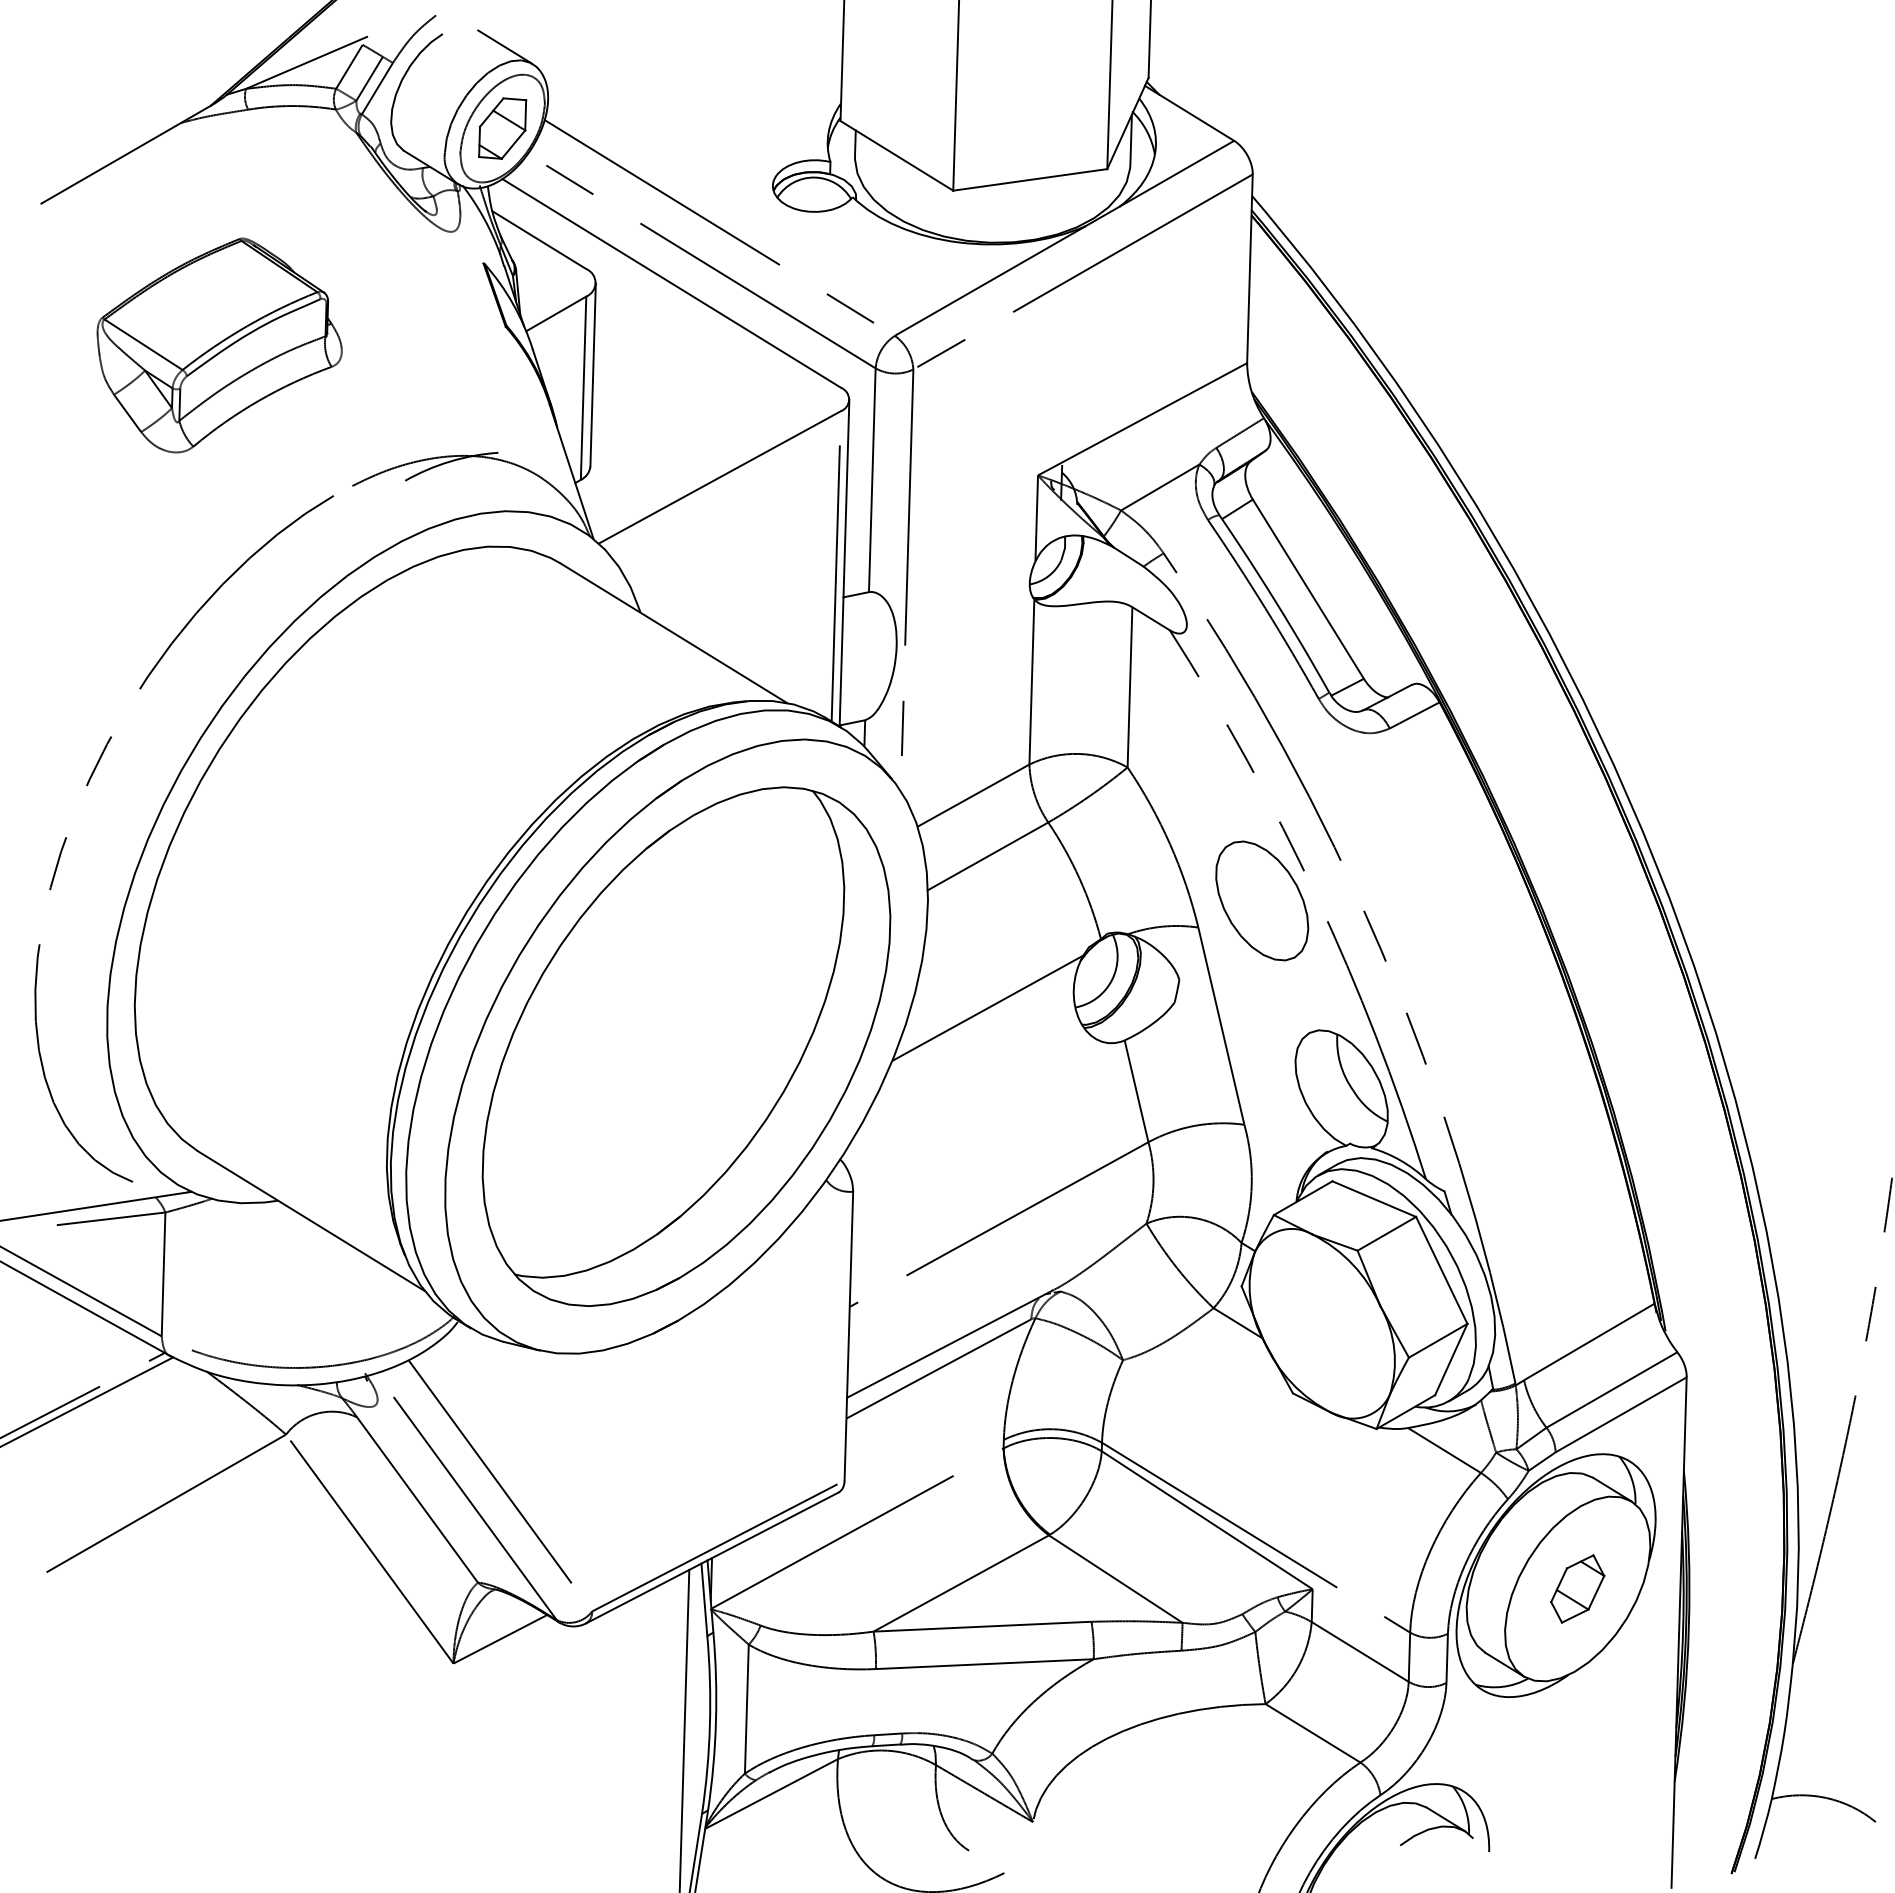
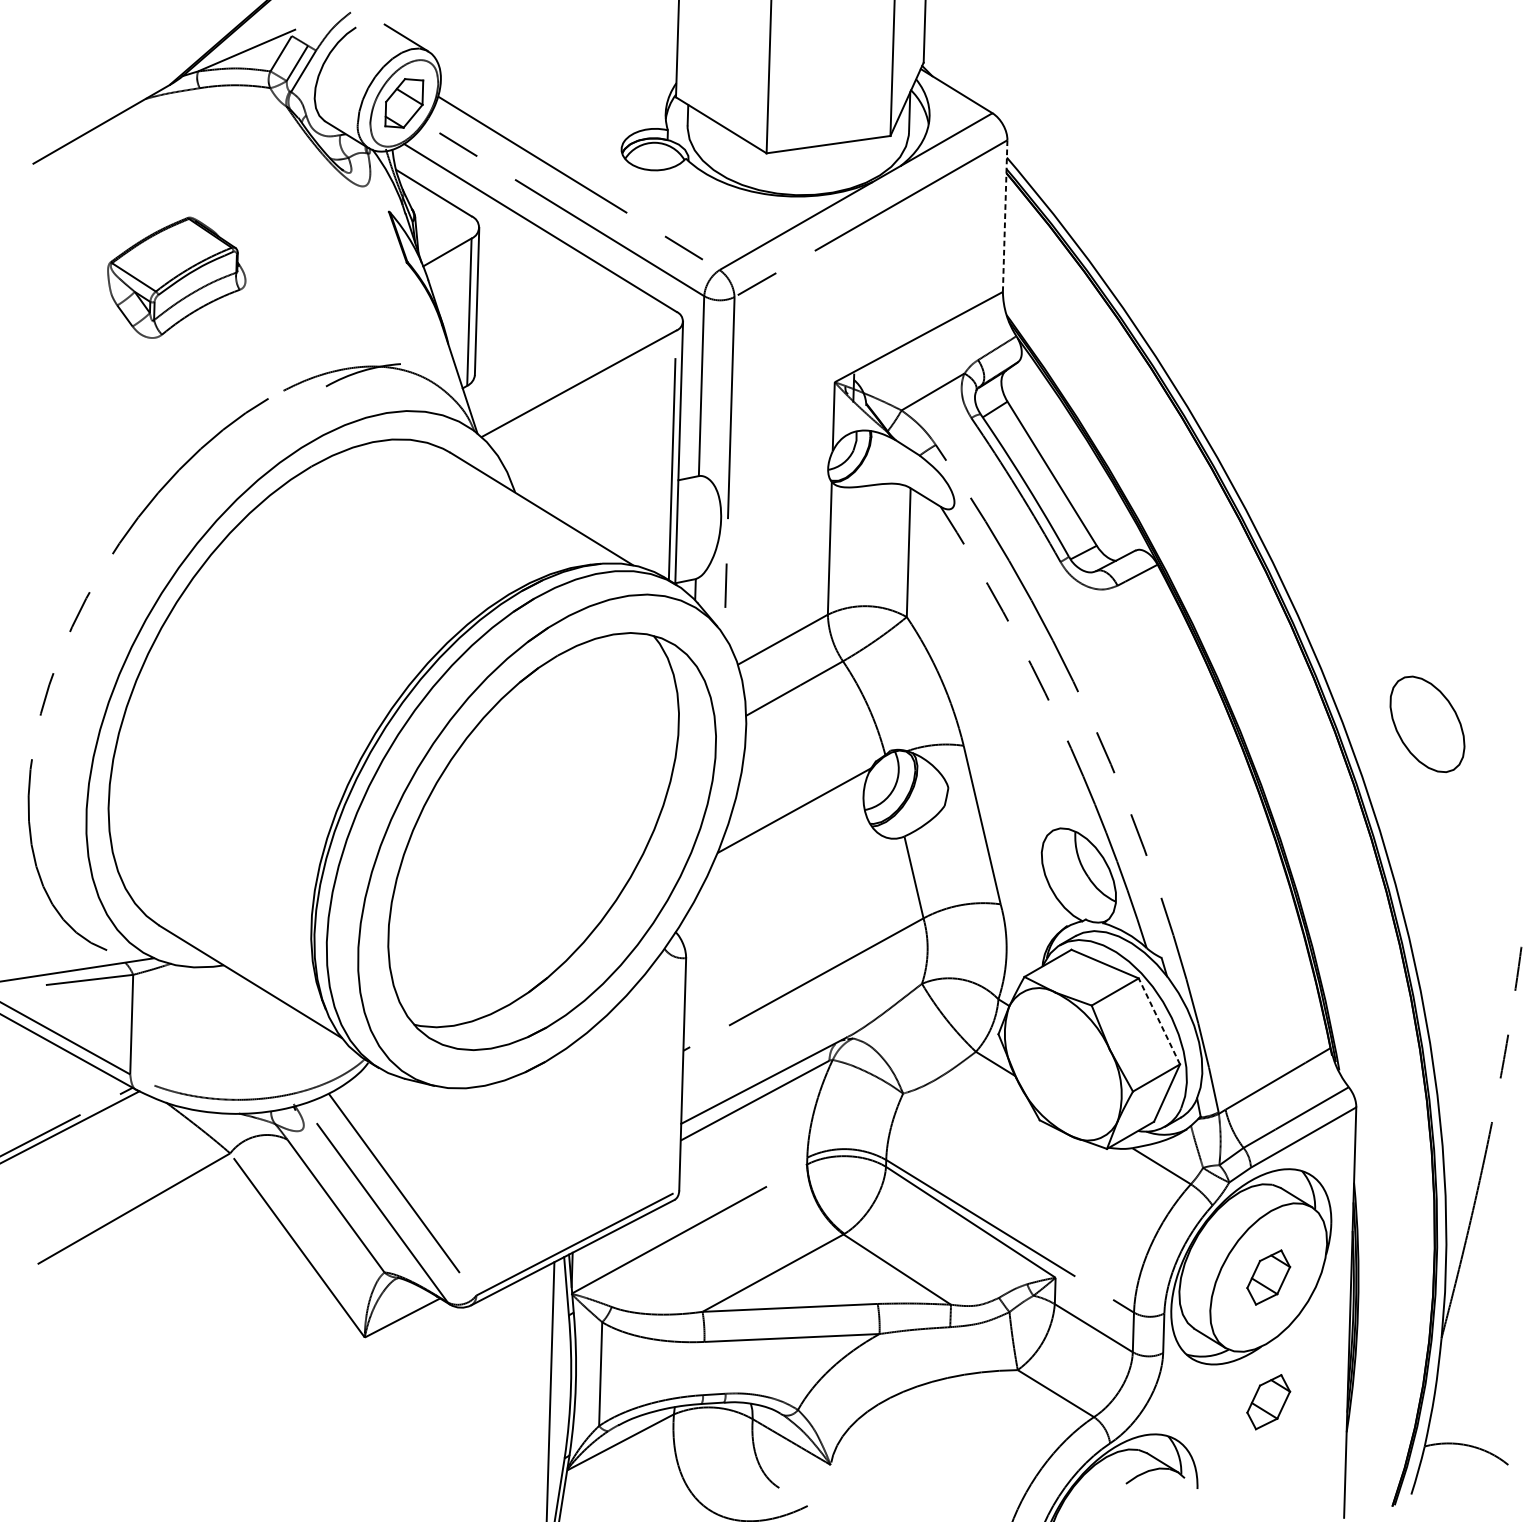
line: (1249, 268) -> (1004, 215), solid -> dashed
part: (219, 345) -> (176, 277), size x0.7
part: (1262, 900) -> (1427, 724), moved
line: (1441, 1269) -> (1159, 1020), solid -> dashed
part: (1577, 1743) -> (1268, 1401), added

